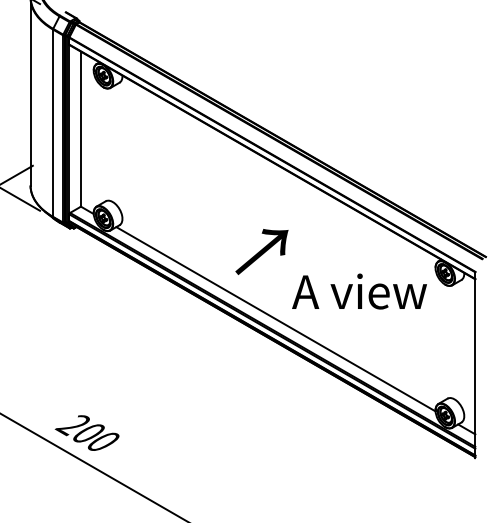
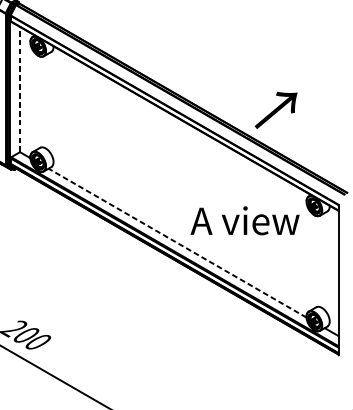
line: (80, 128) -> (19, 89), solid -> dashed
text: (261, 251) -> (275, 110), moved
line: (275, 319) -> (177, 243), solid -> dashed

